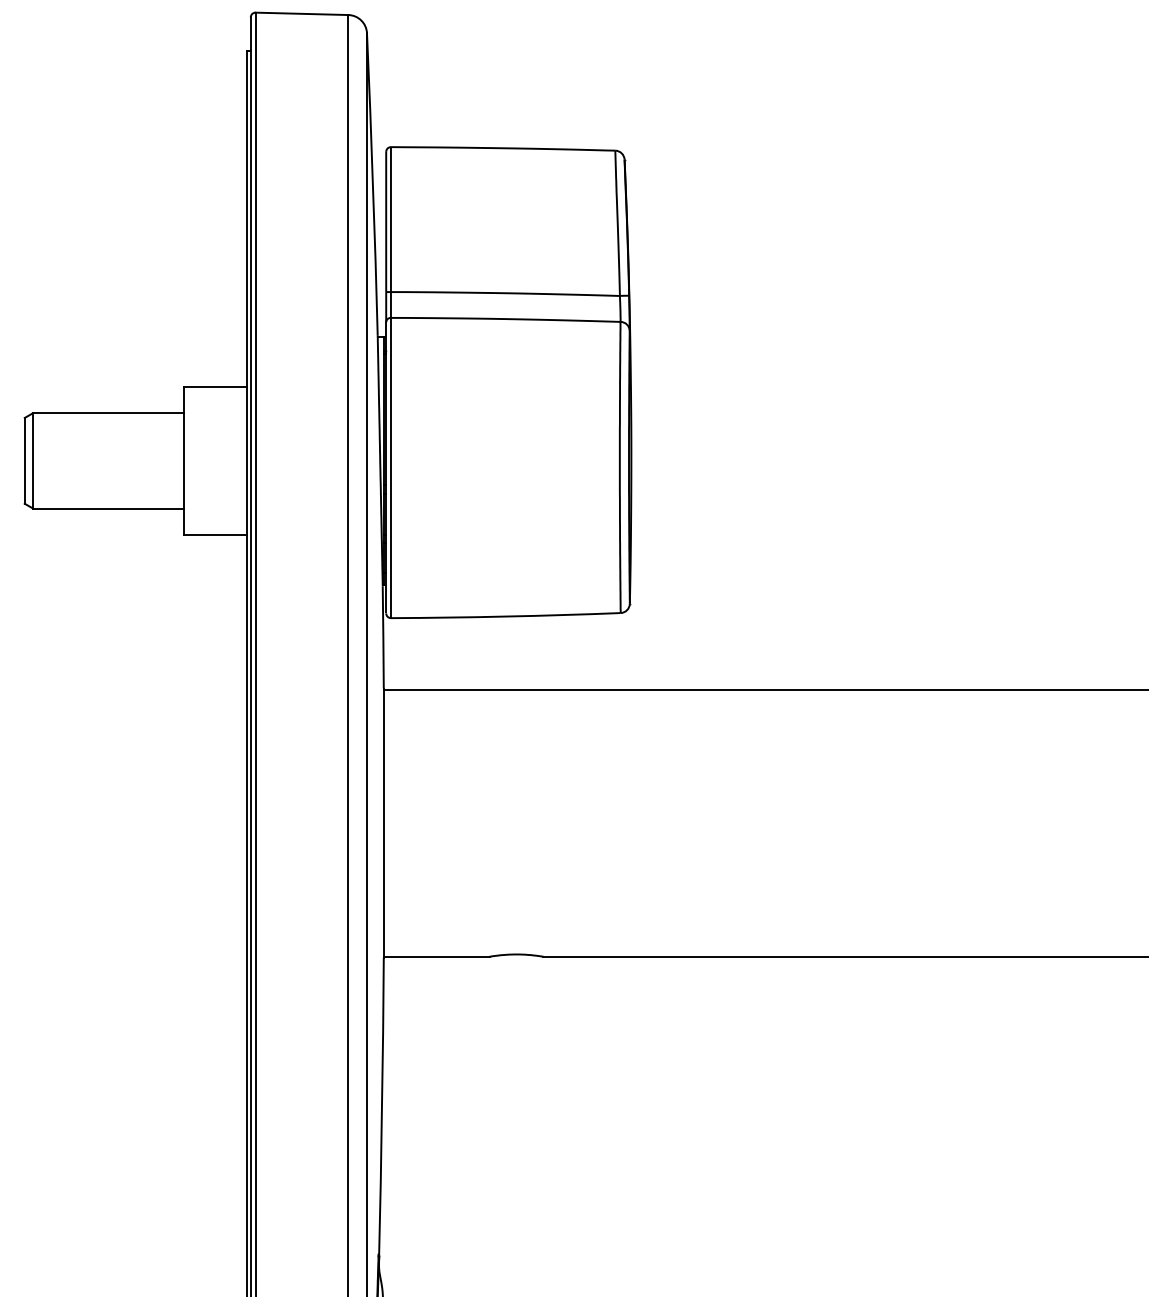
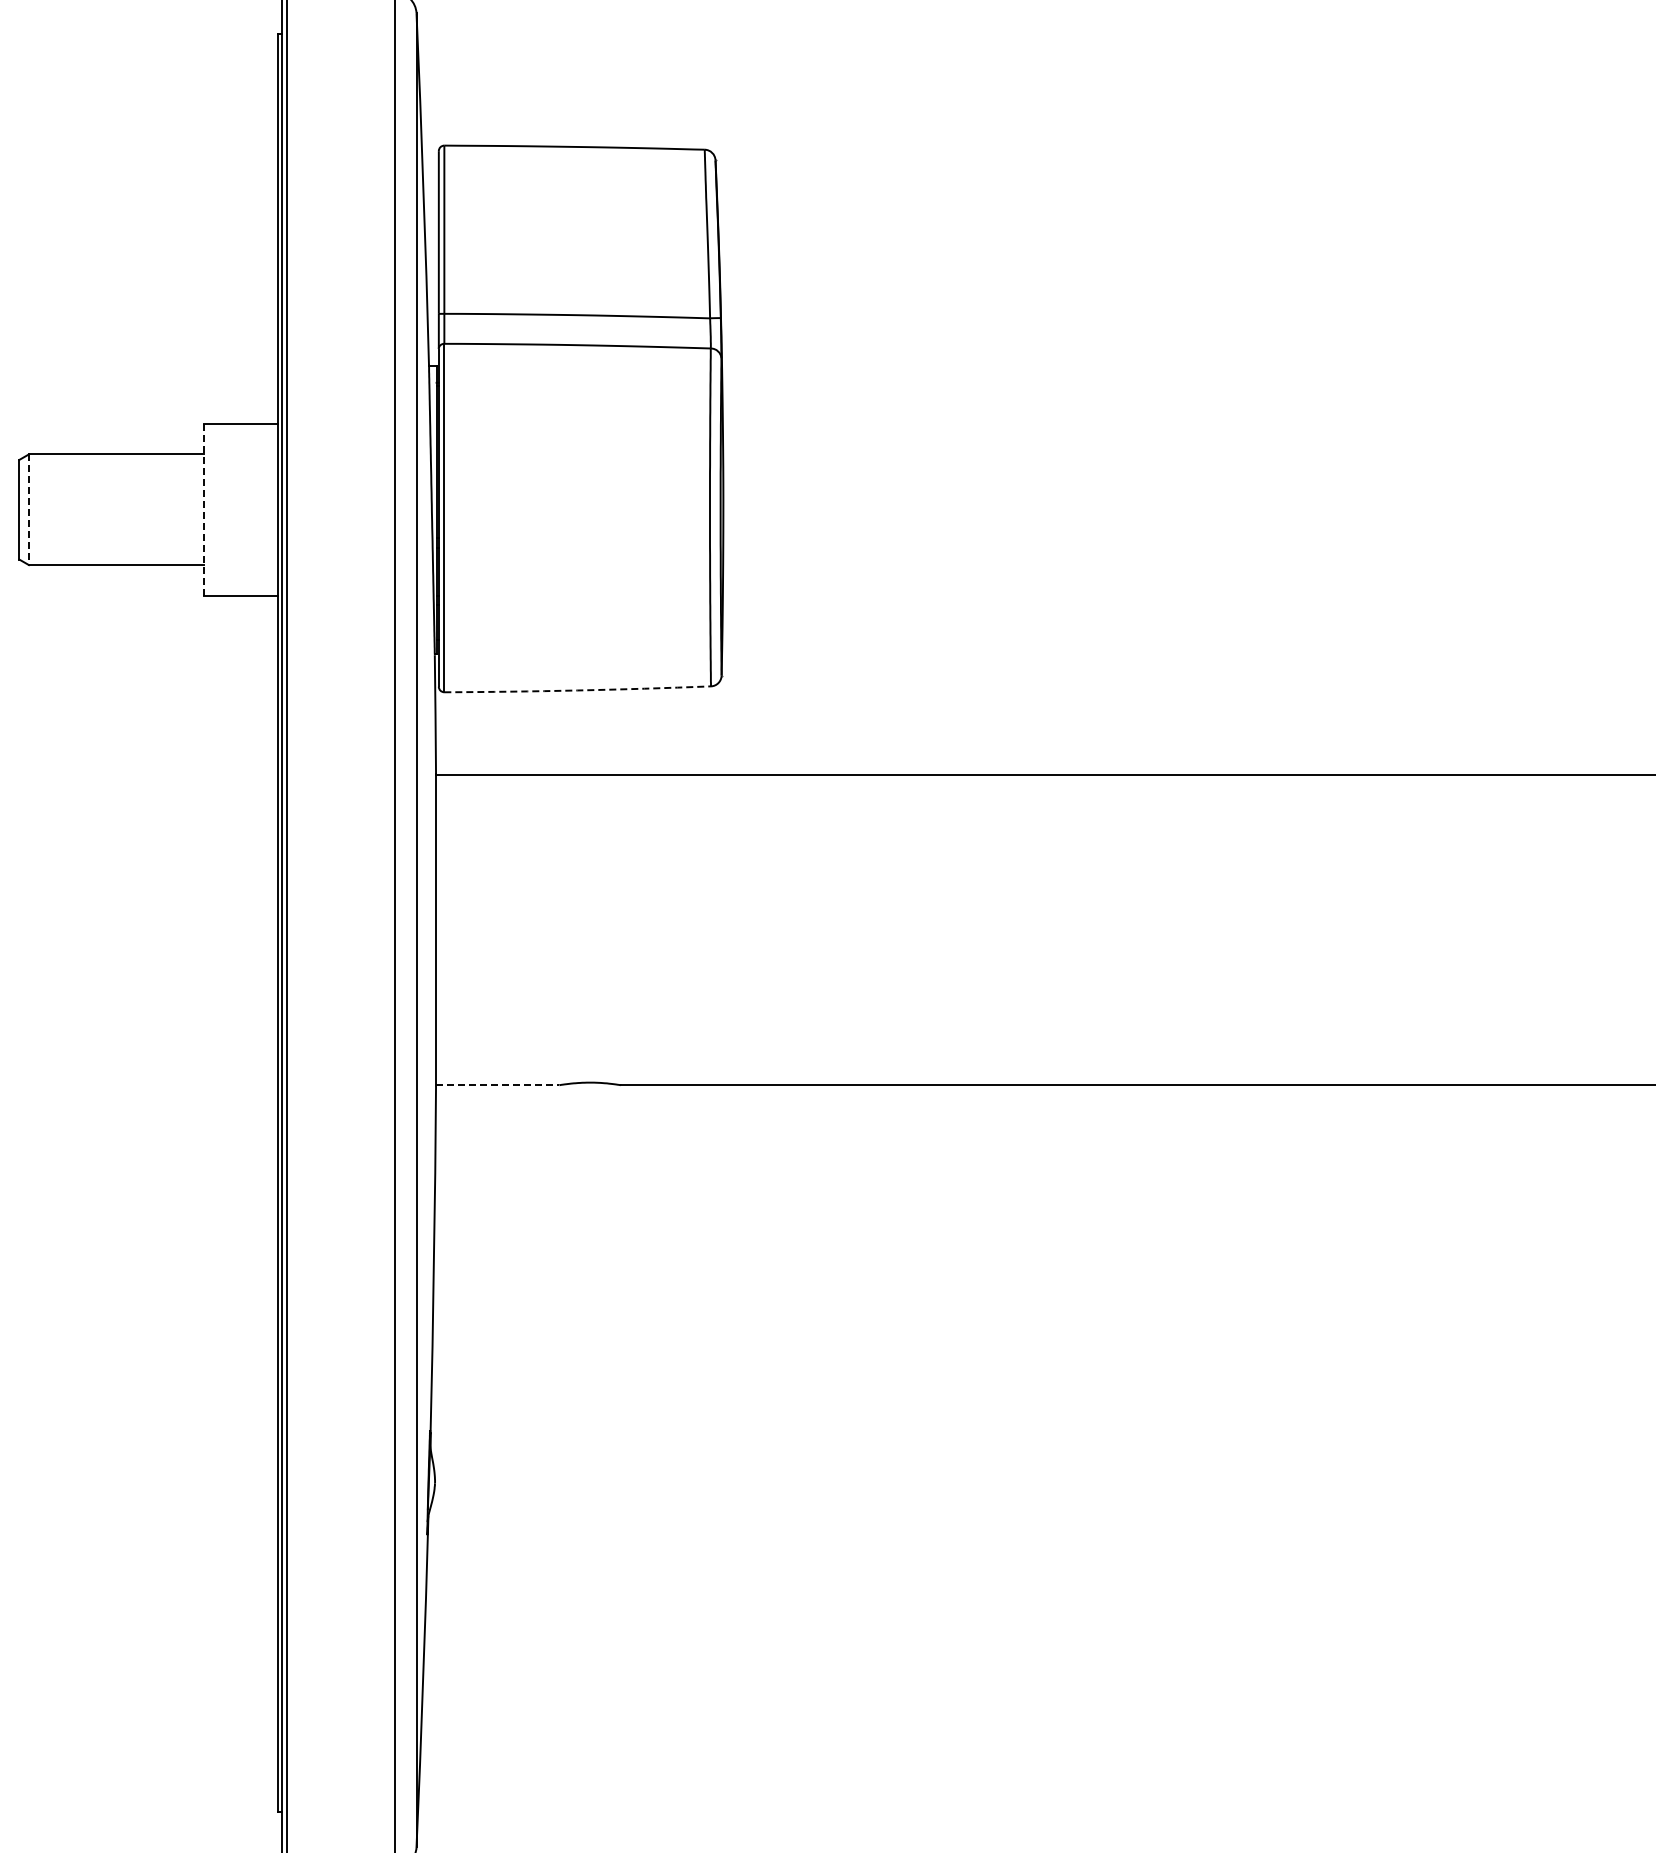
line: (184, 460) -> (204, 509), solid -> dashed
line: (32, 461) -> (28, 510), solid -> dashed
arc: (505, 616) -> (577, 690), solid -> dashed
line: (436, 956) -> (497, 1085), solid -> dashed

